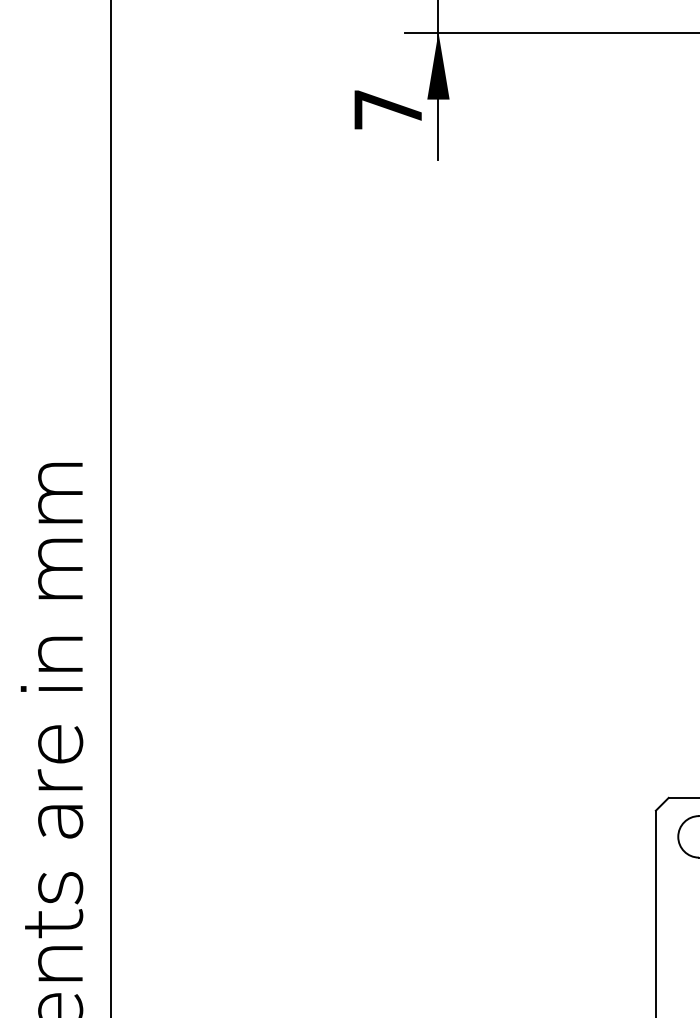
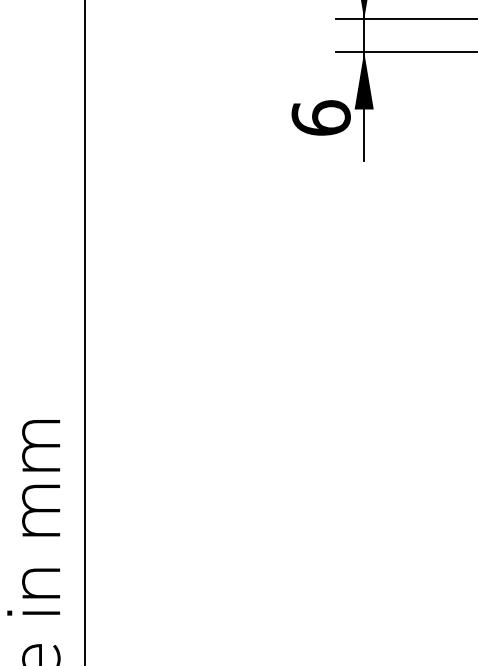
text: (387, 109) -> (320, 117), 7 -> 6

